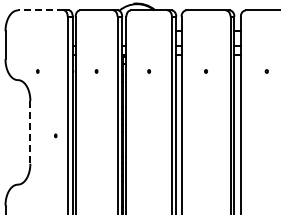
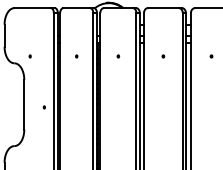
line: (40, 10) -> (32, 8), dashed -> solid
line: (30, 132) -> (24, 104), dashed -> solid

